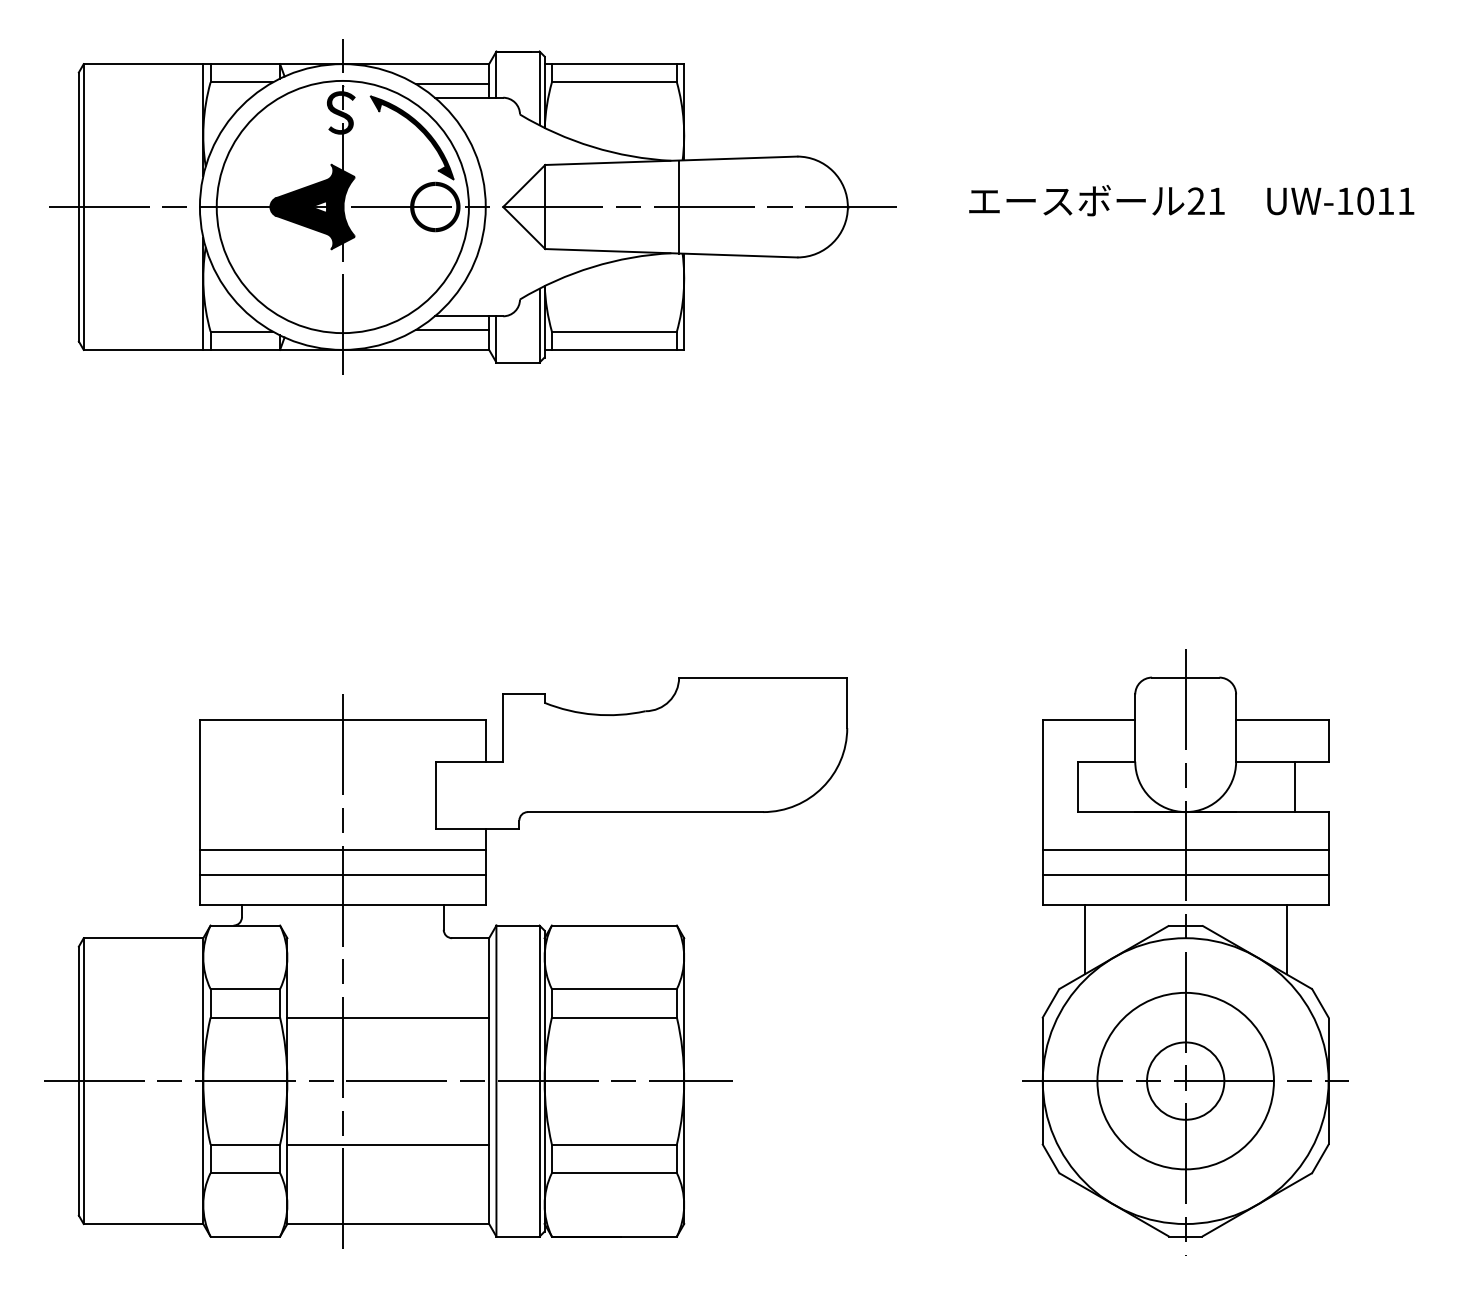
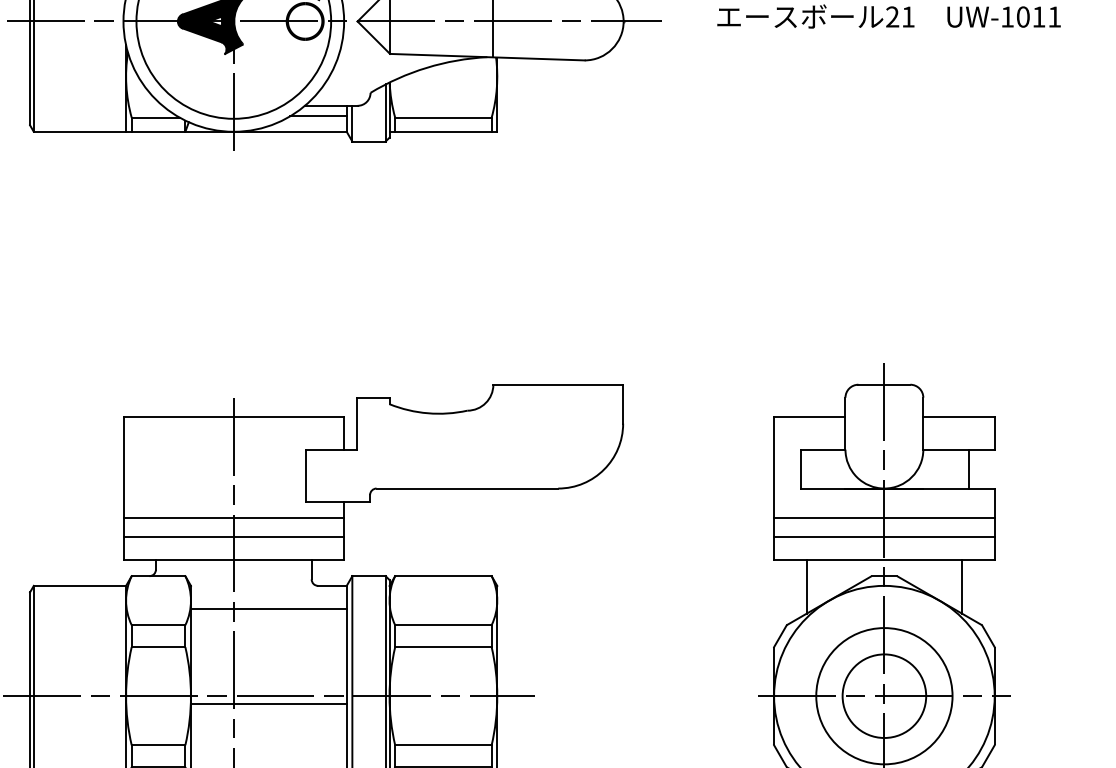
line: (388, 1017) -> (269, 609), moved
circle: (1185, 1080) -> (884, 695), size x1.4
line: (388, 1144) -> (269, 703), moved

